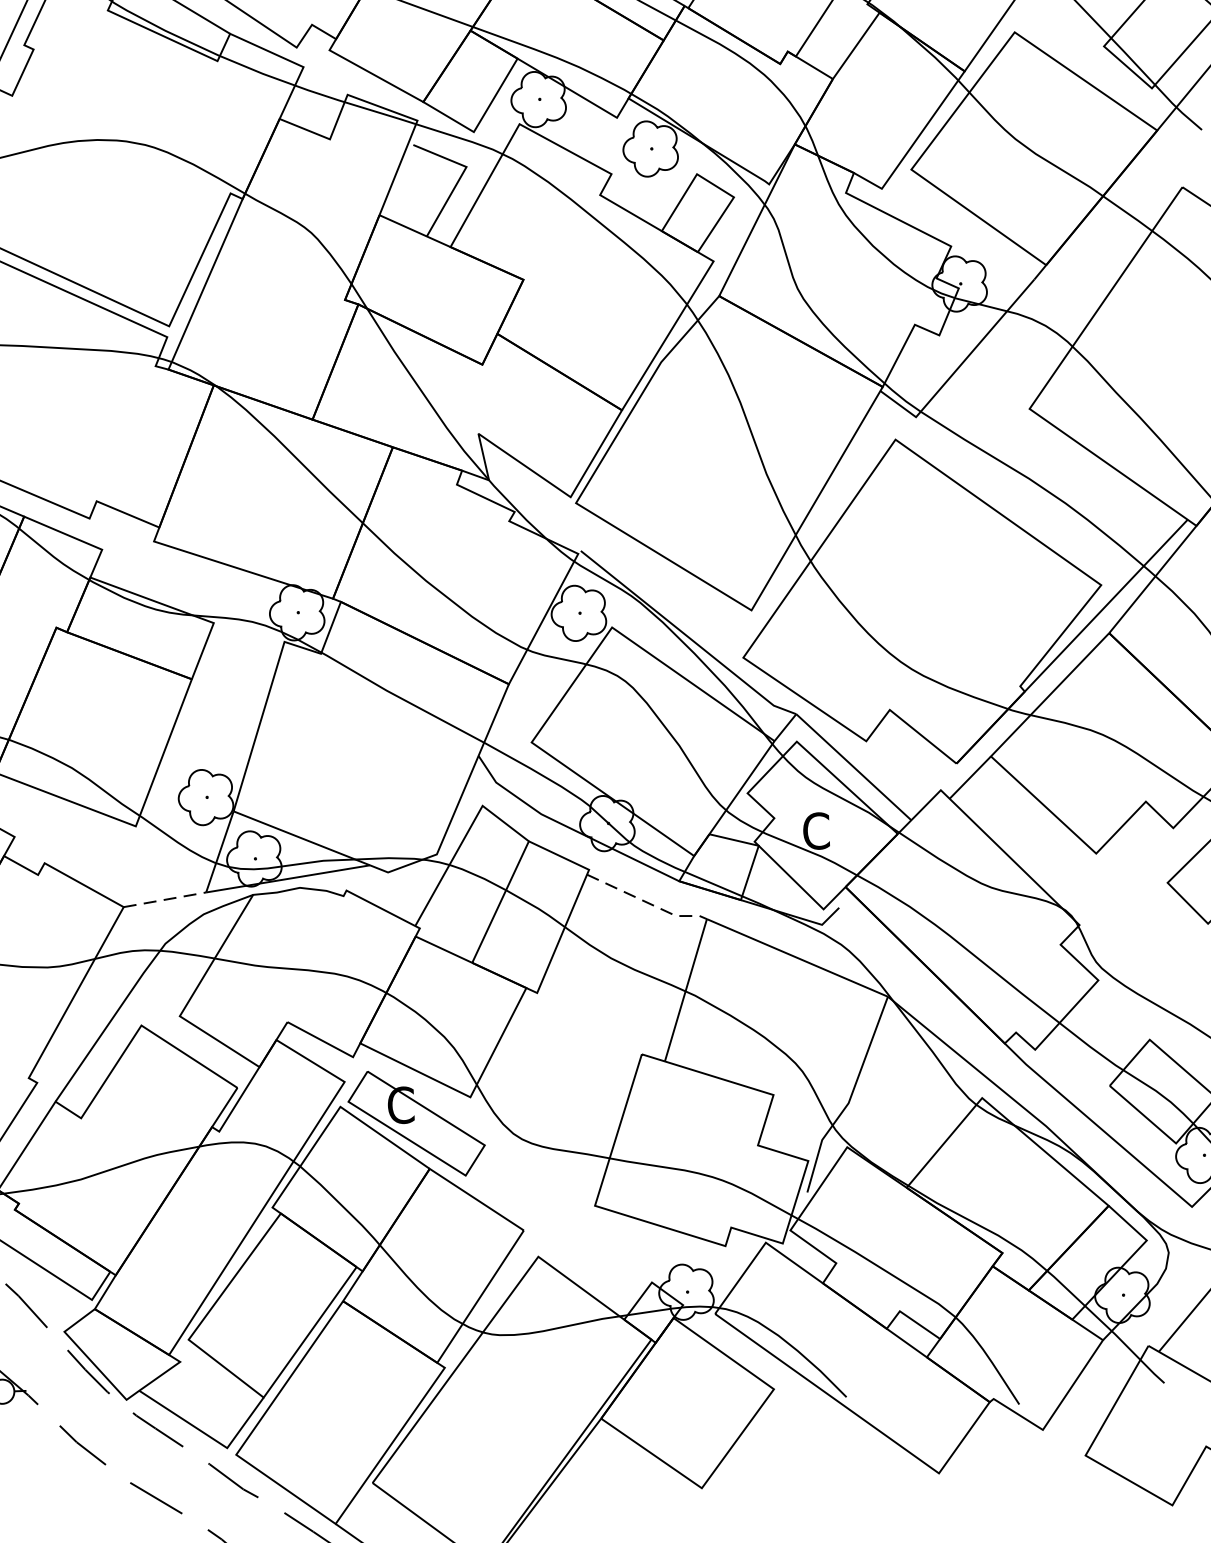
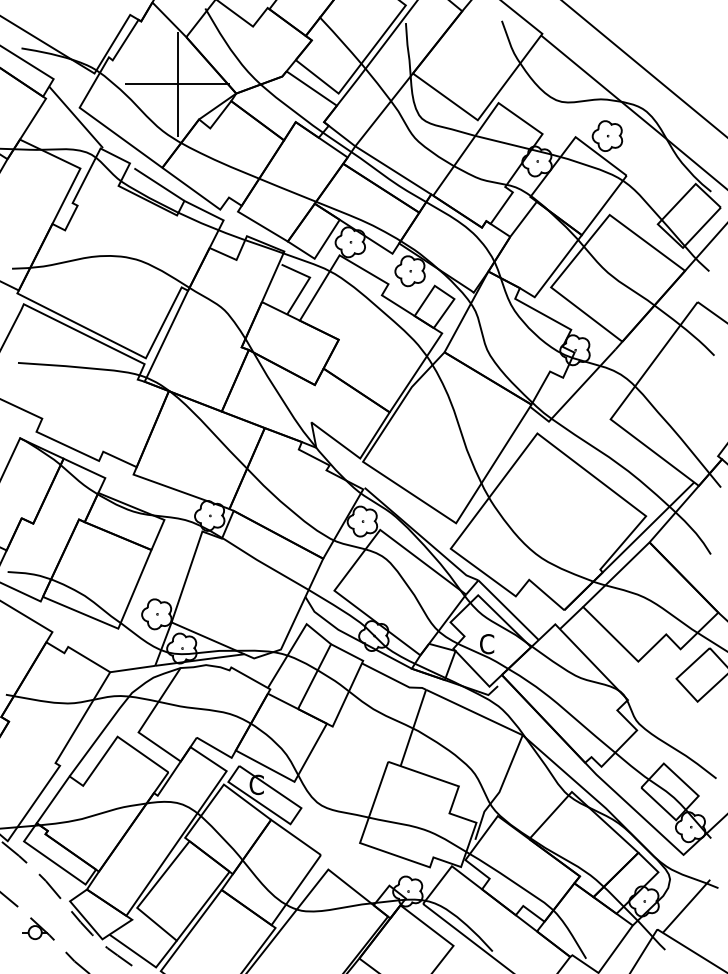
line: (164, 900) -> (132, 669), dashed -> solid
line: (648, 902) -> (394, 679), dashed -> solid

